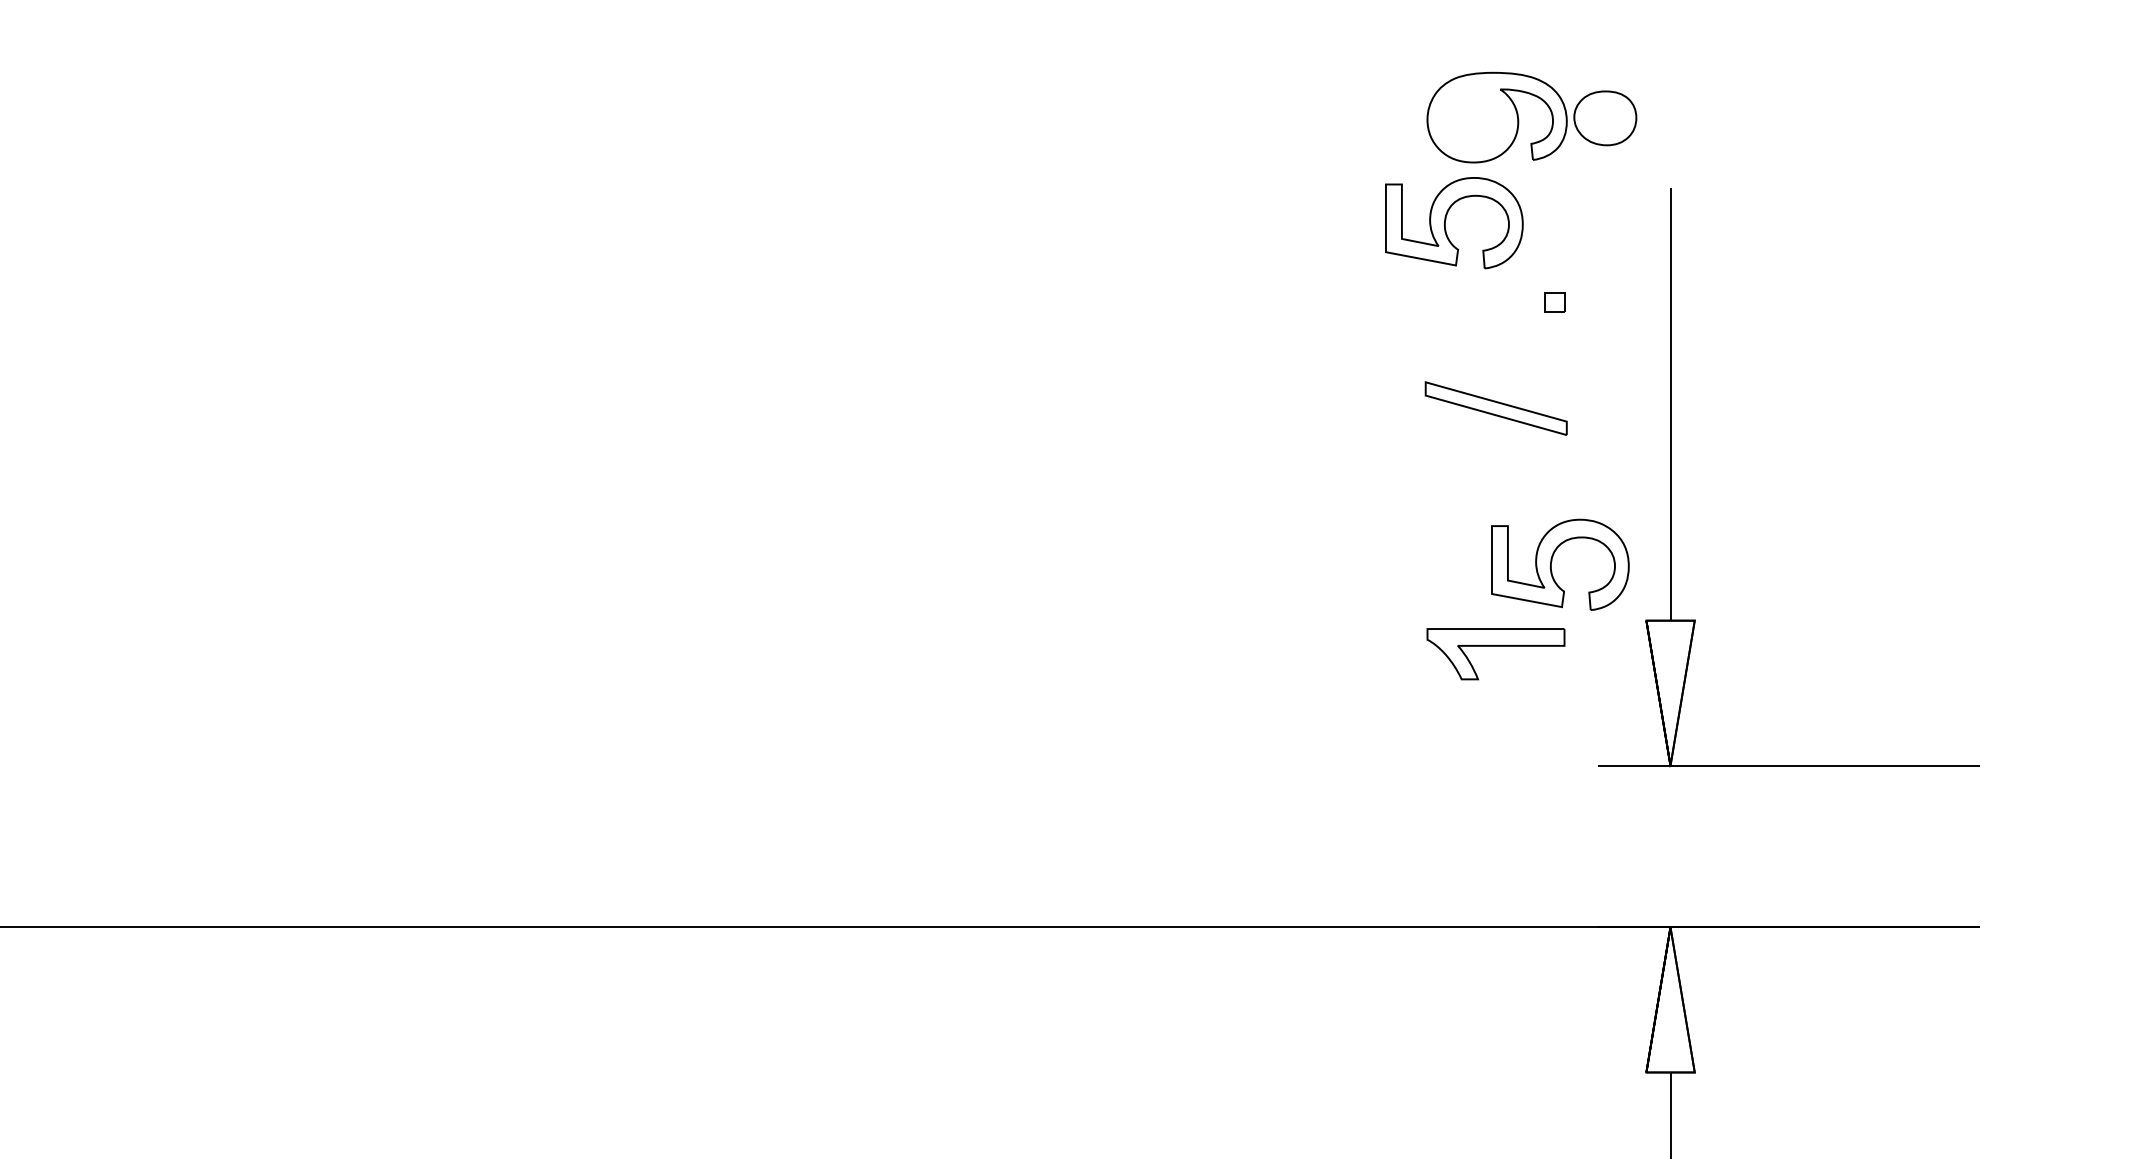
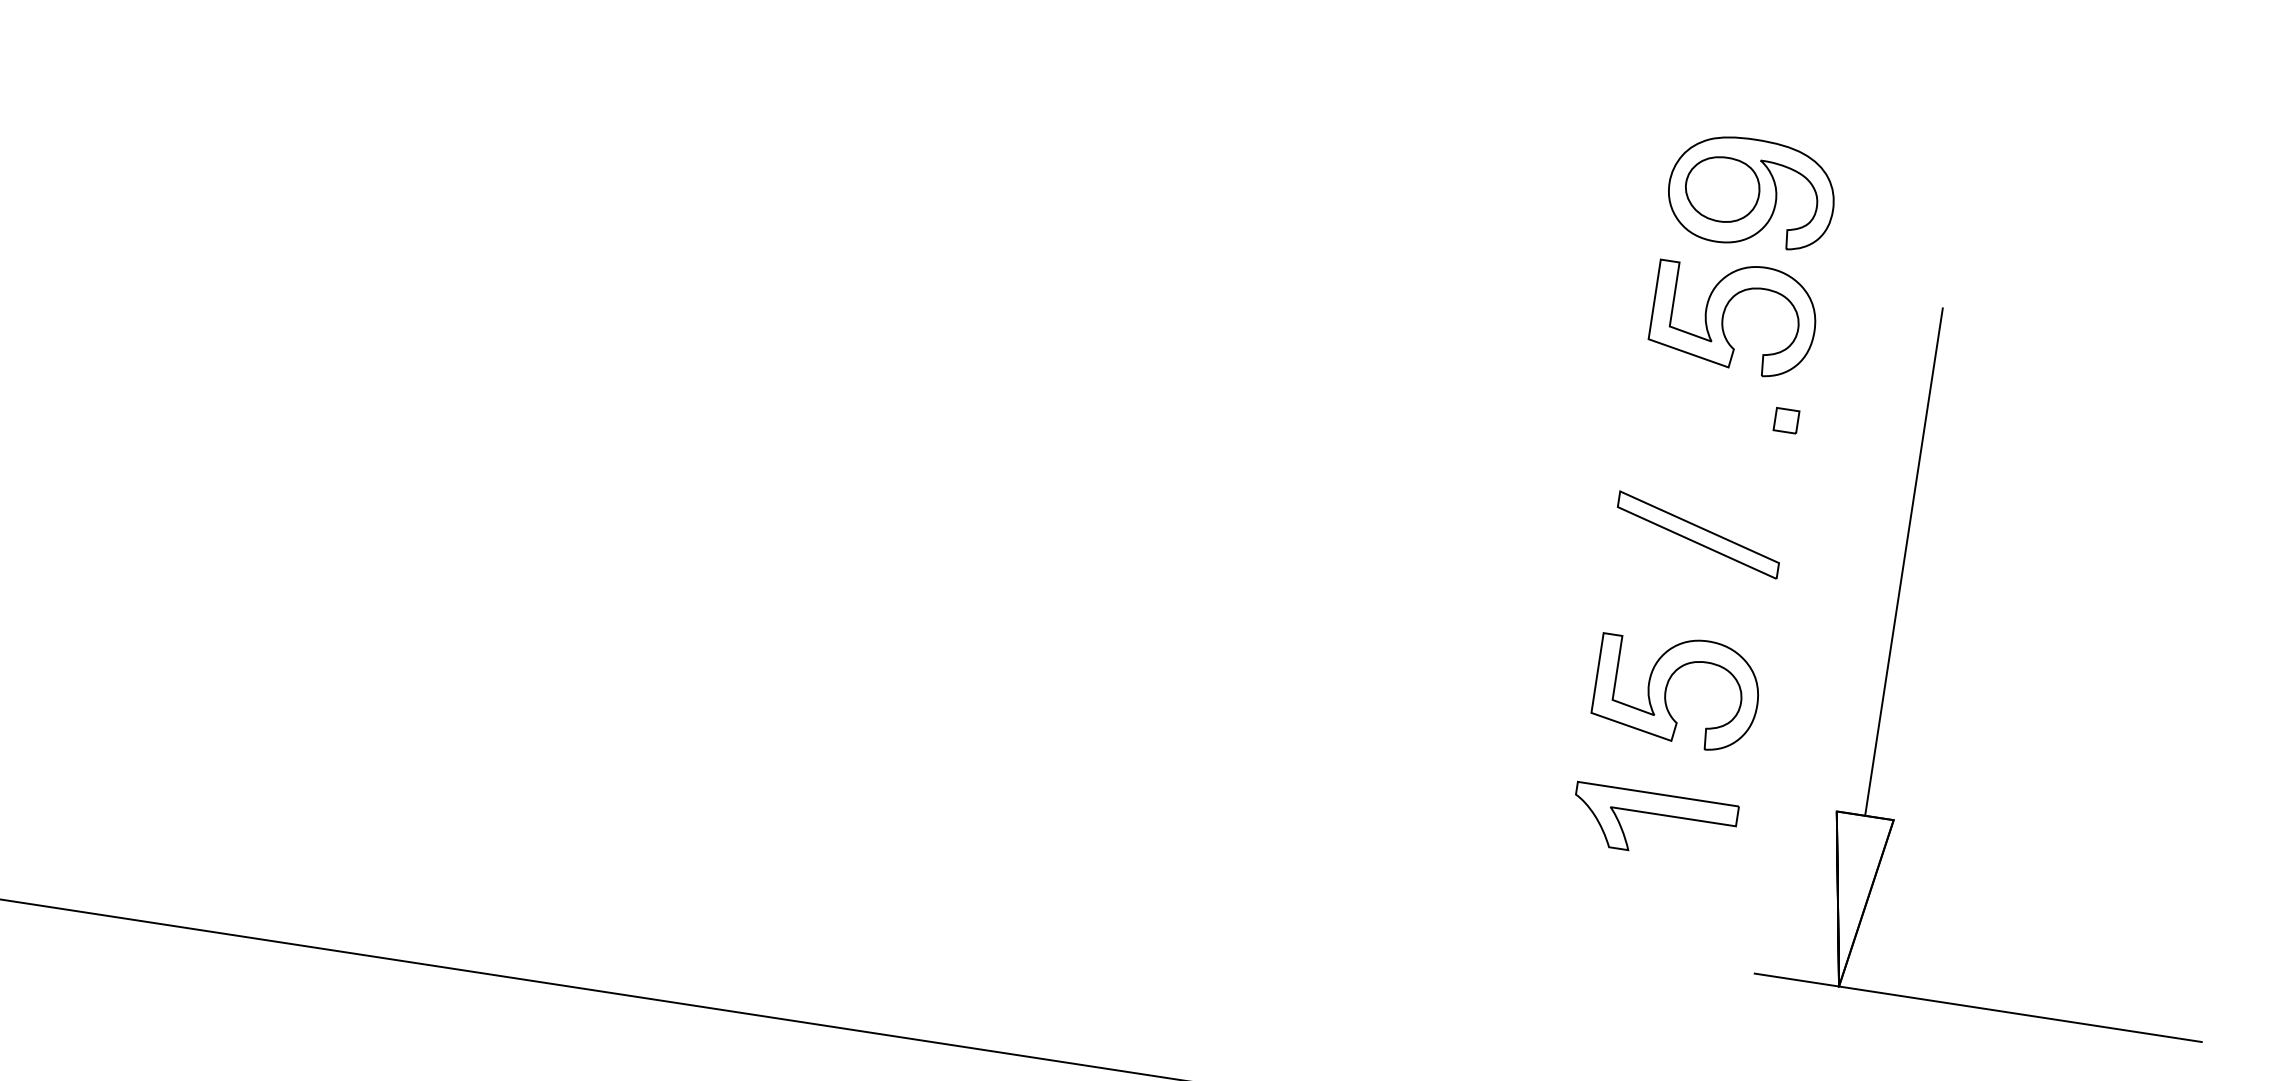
part: (1605, 118) -> (1722, 189), moved
part: (1446, 219) -> (1725, 311), moved
part: (1552, 561) -> (1668, 685), moved

